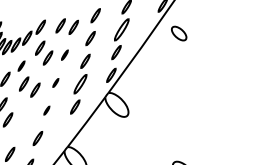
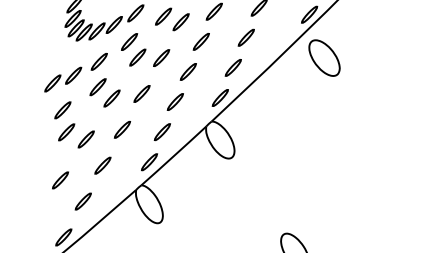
part: (120, 29) -> (245, 37), size x0.62
part: (179, 33) -> (324, 57), size x1.67
part: (64, 54) -> (161, 57), size x1.43
part: (21, 65) -> (98, 61), size x1.43
part: (55, 82) -> (141, 93), size x1.67
part: (79, 83) -> (174, 101), size x0.71
part: (46, 110) -> (122, 129), size x1.67
part: (22, 122) -> (85, 139), added
part: (70, 130) -> (149, 162), added

